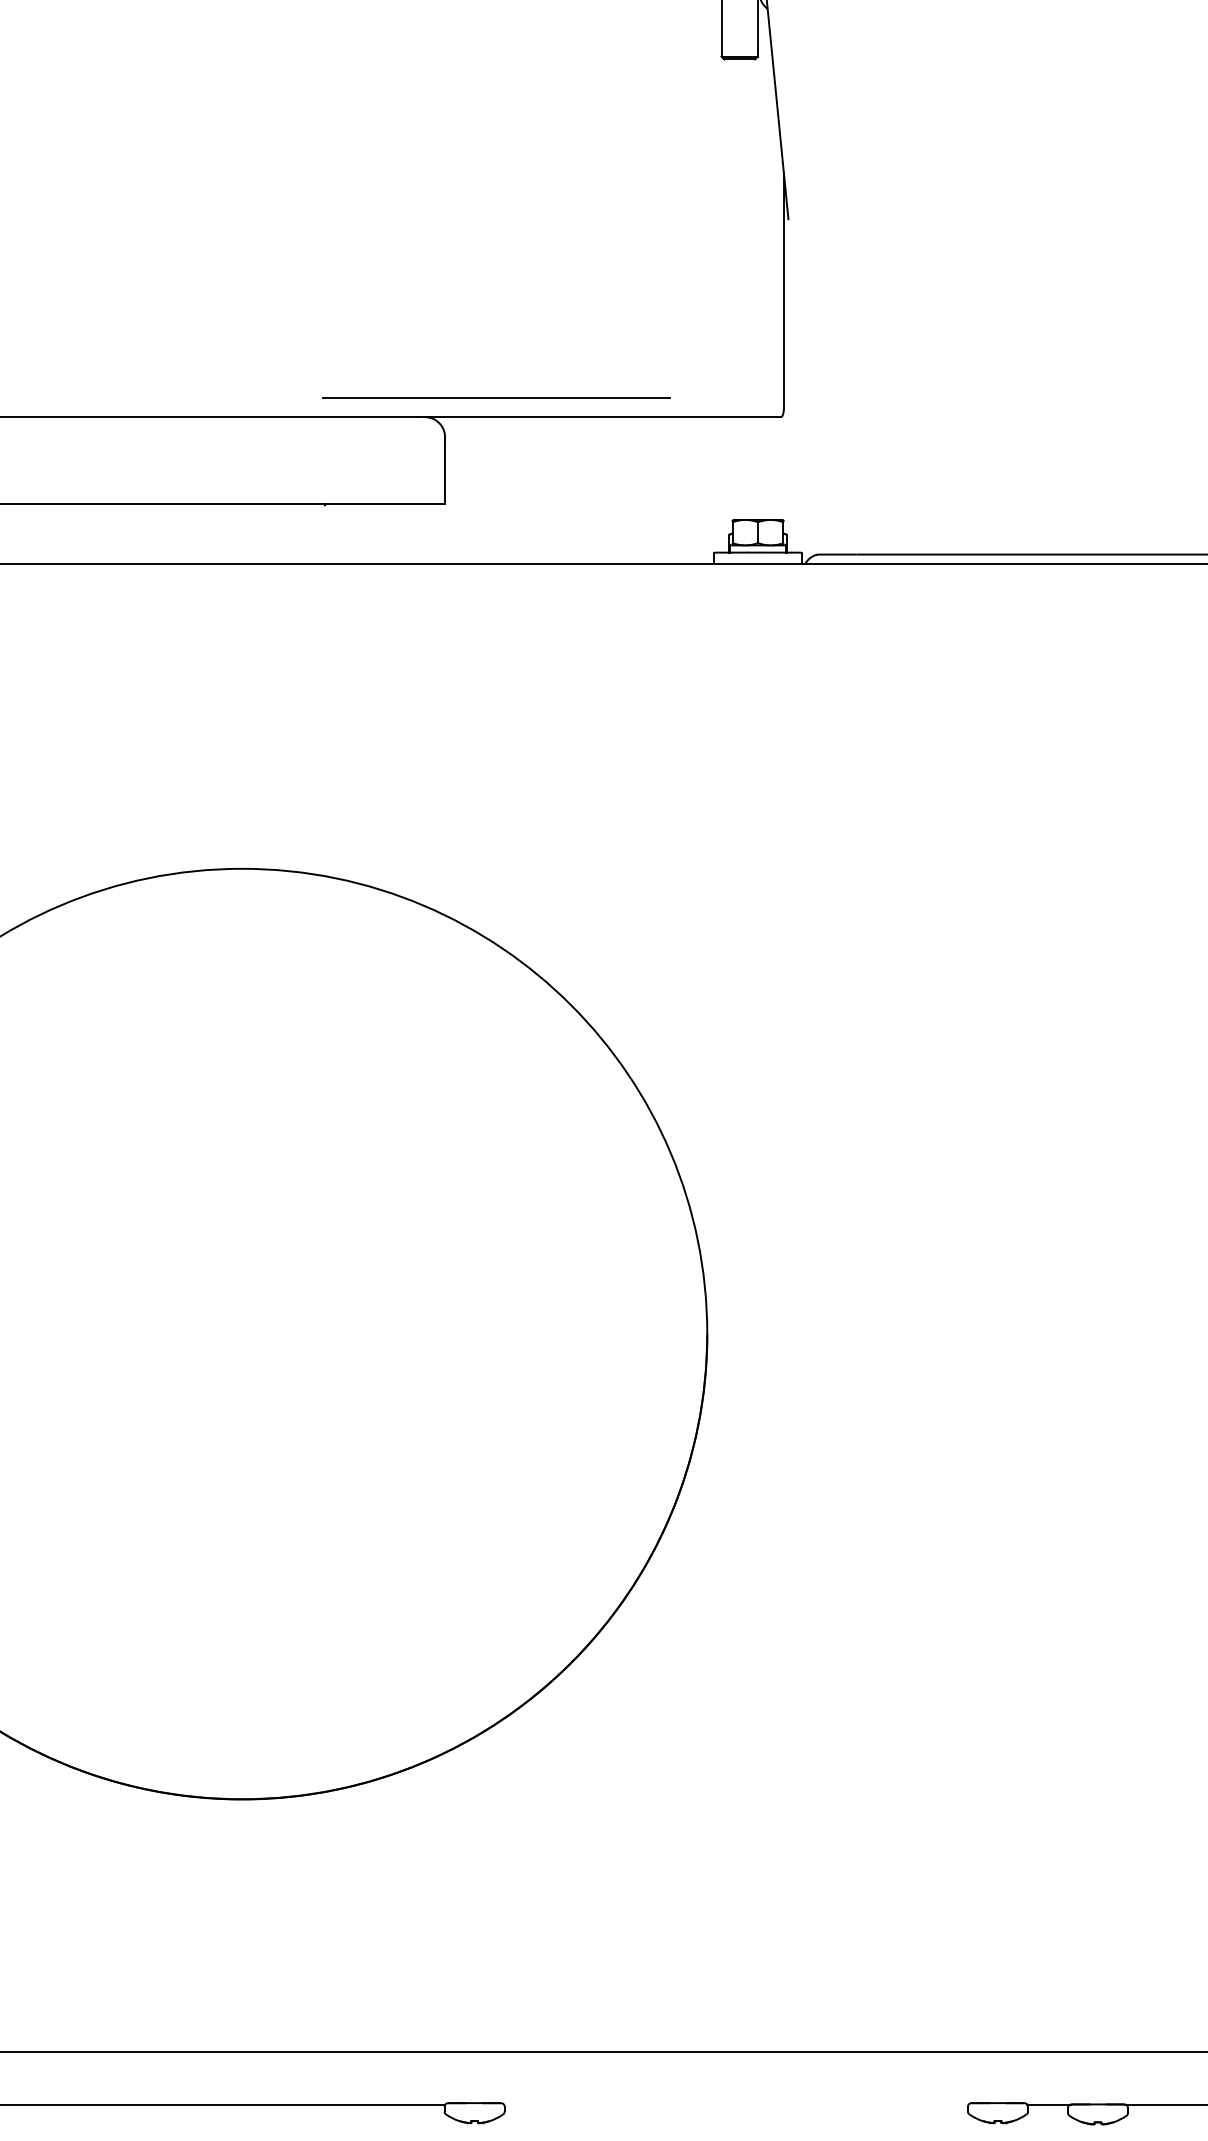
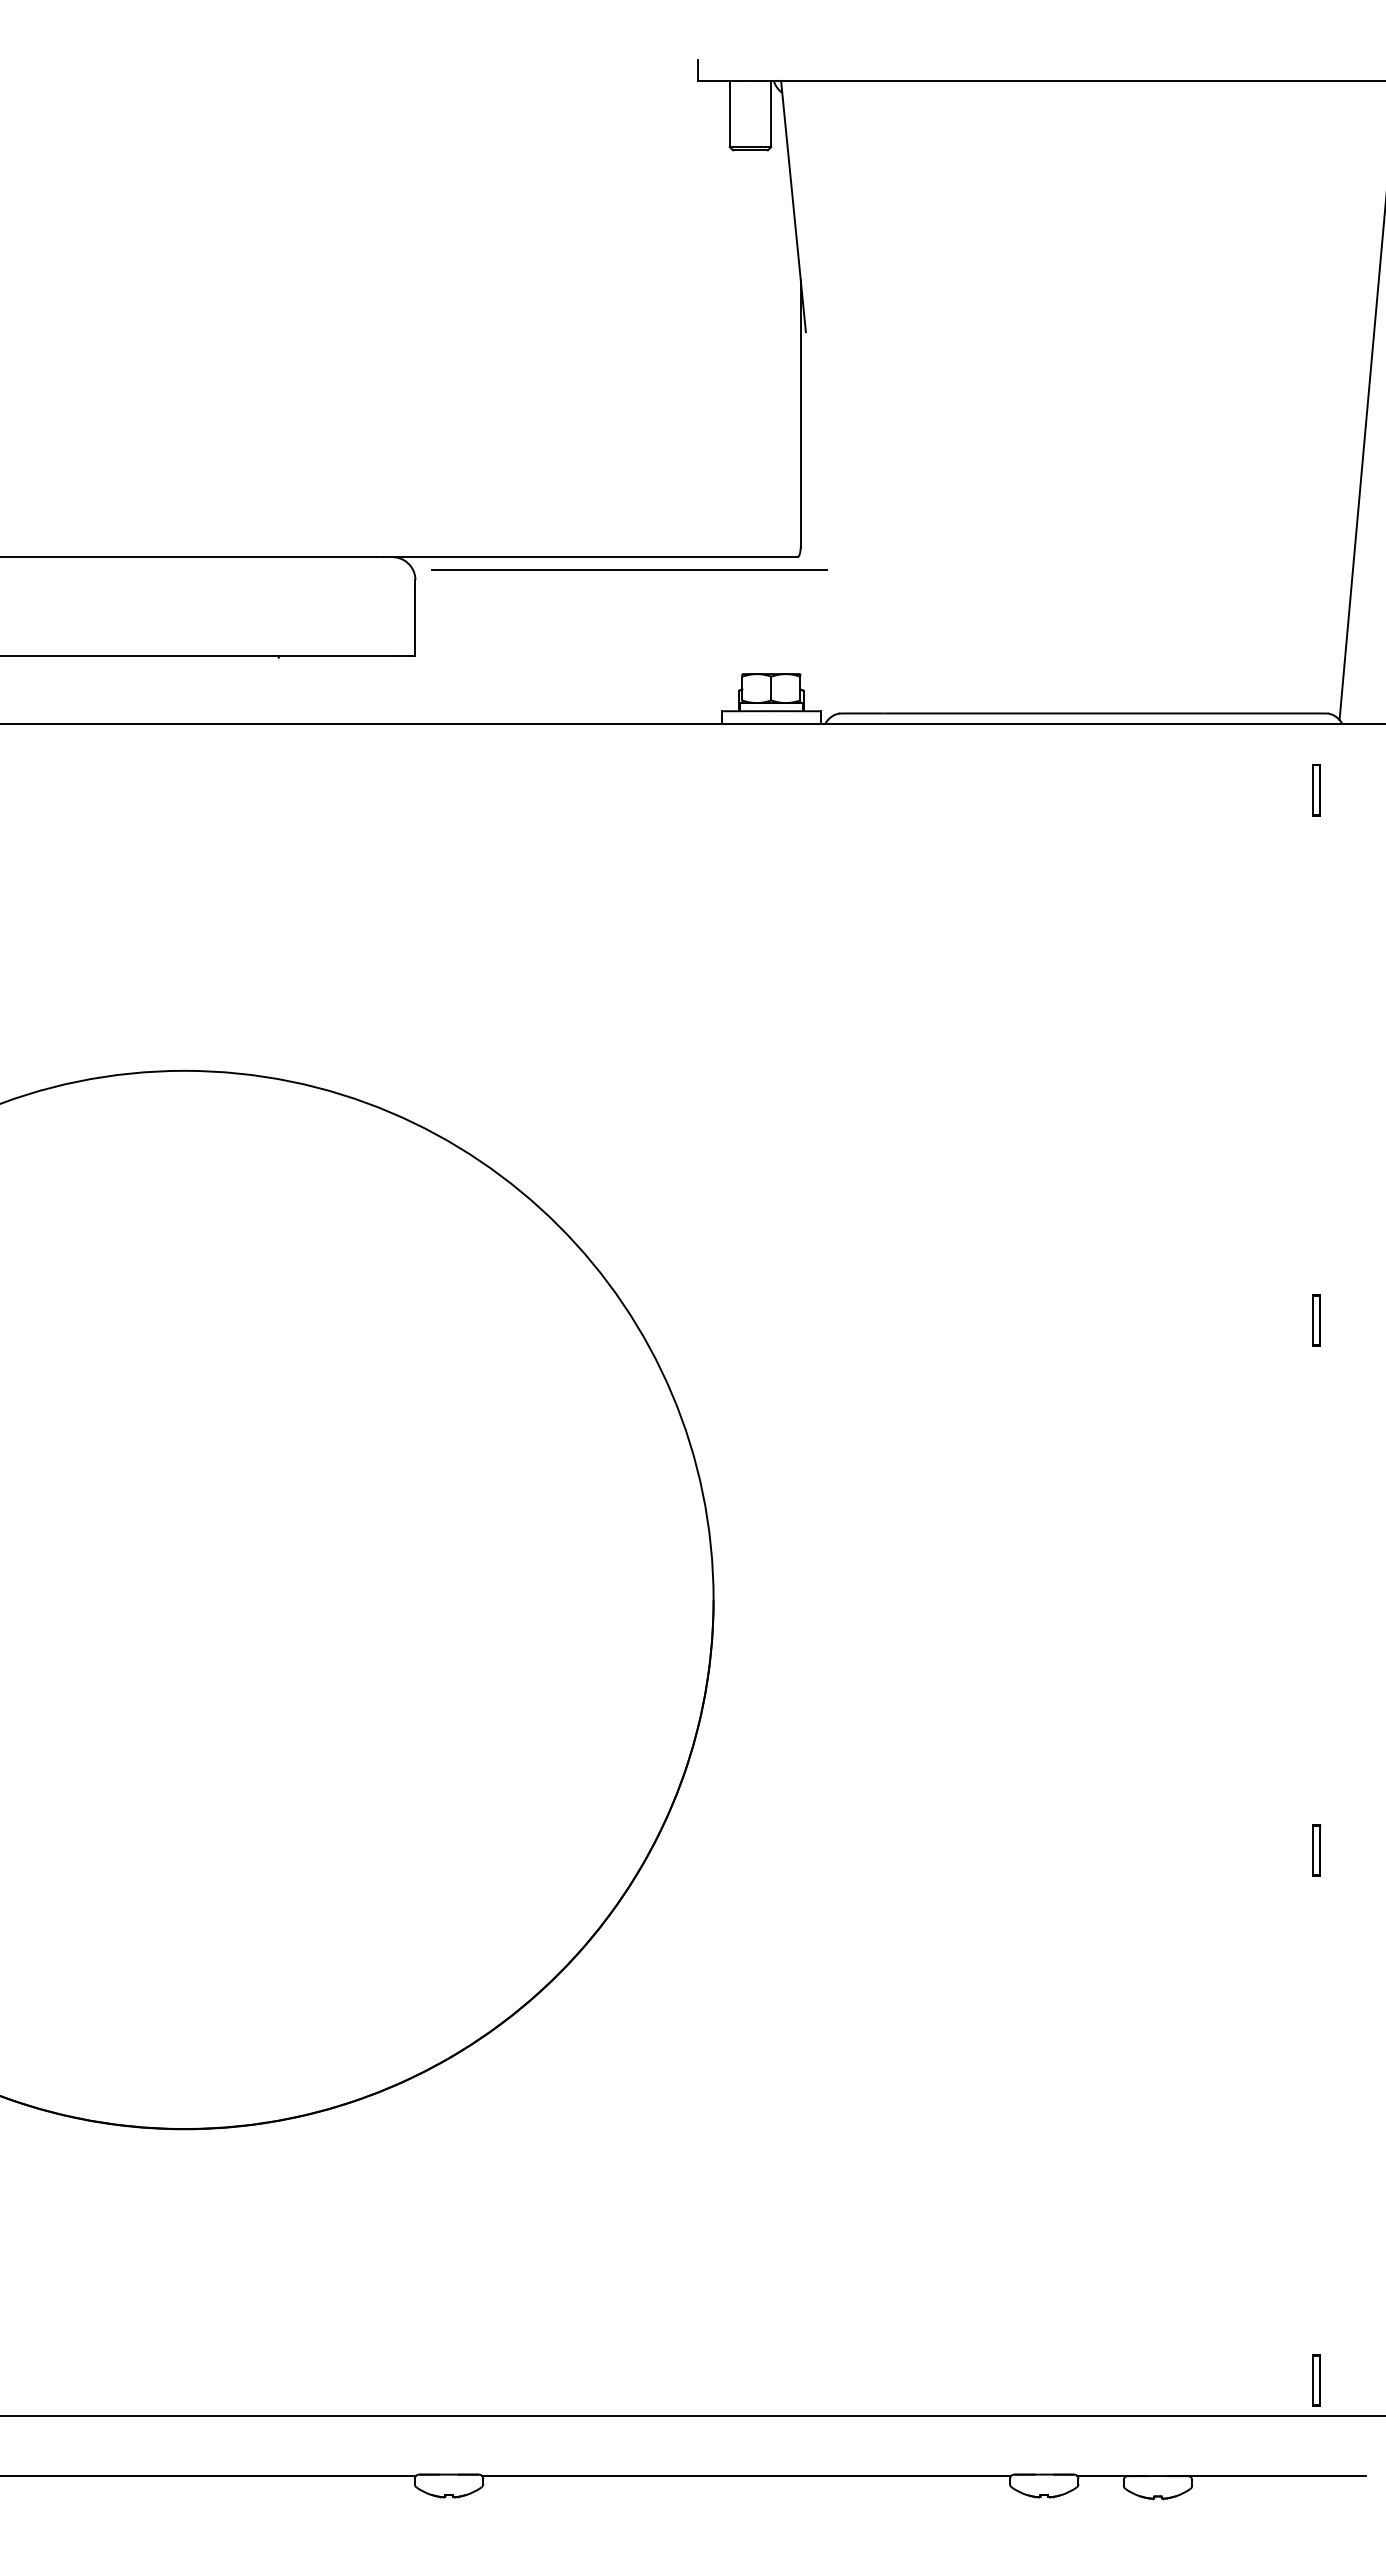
line: (496, 398) -> (629, 569), moved
line: (736, 2104) -> (746, 2476), added

